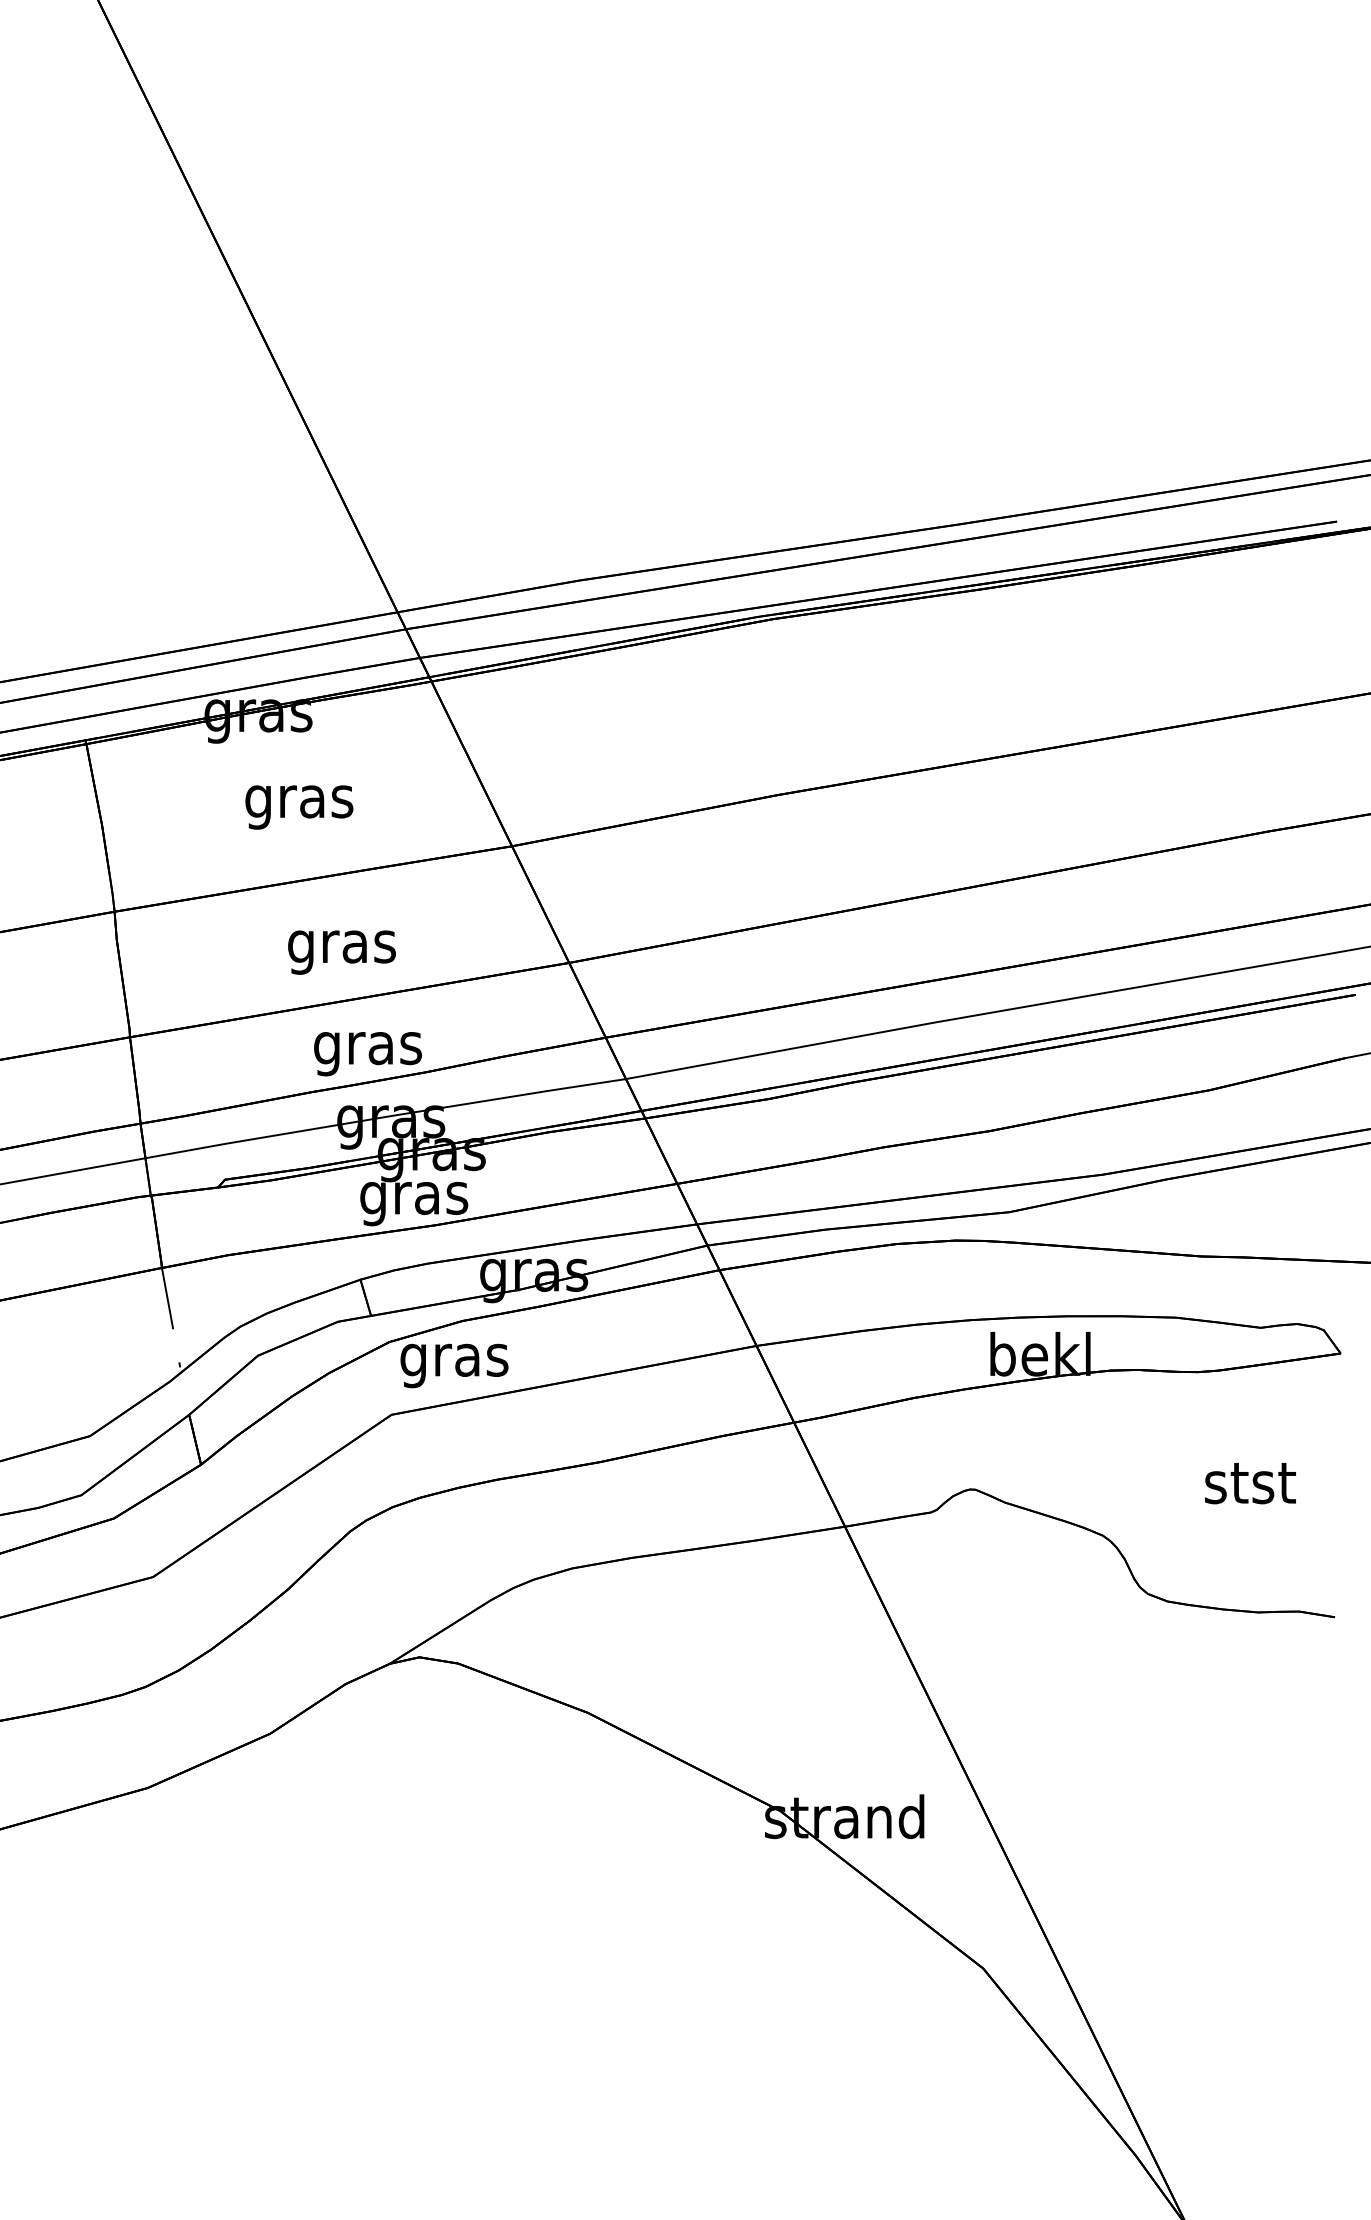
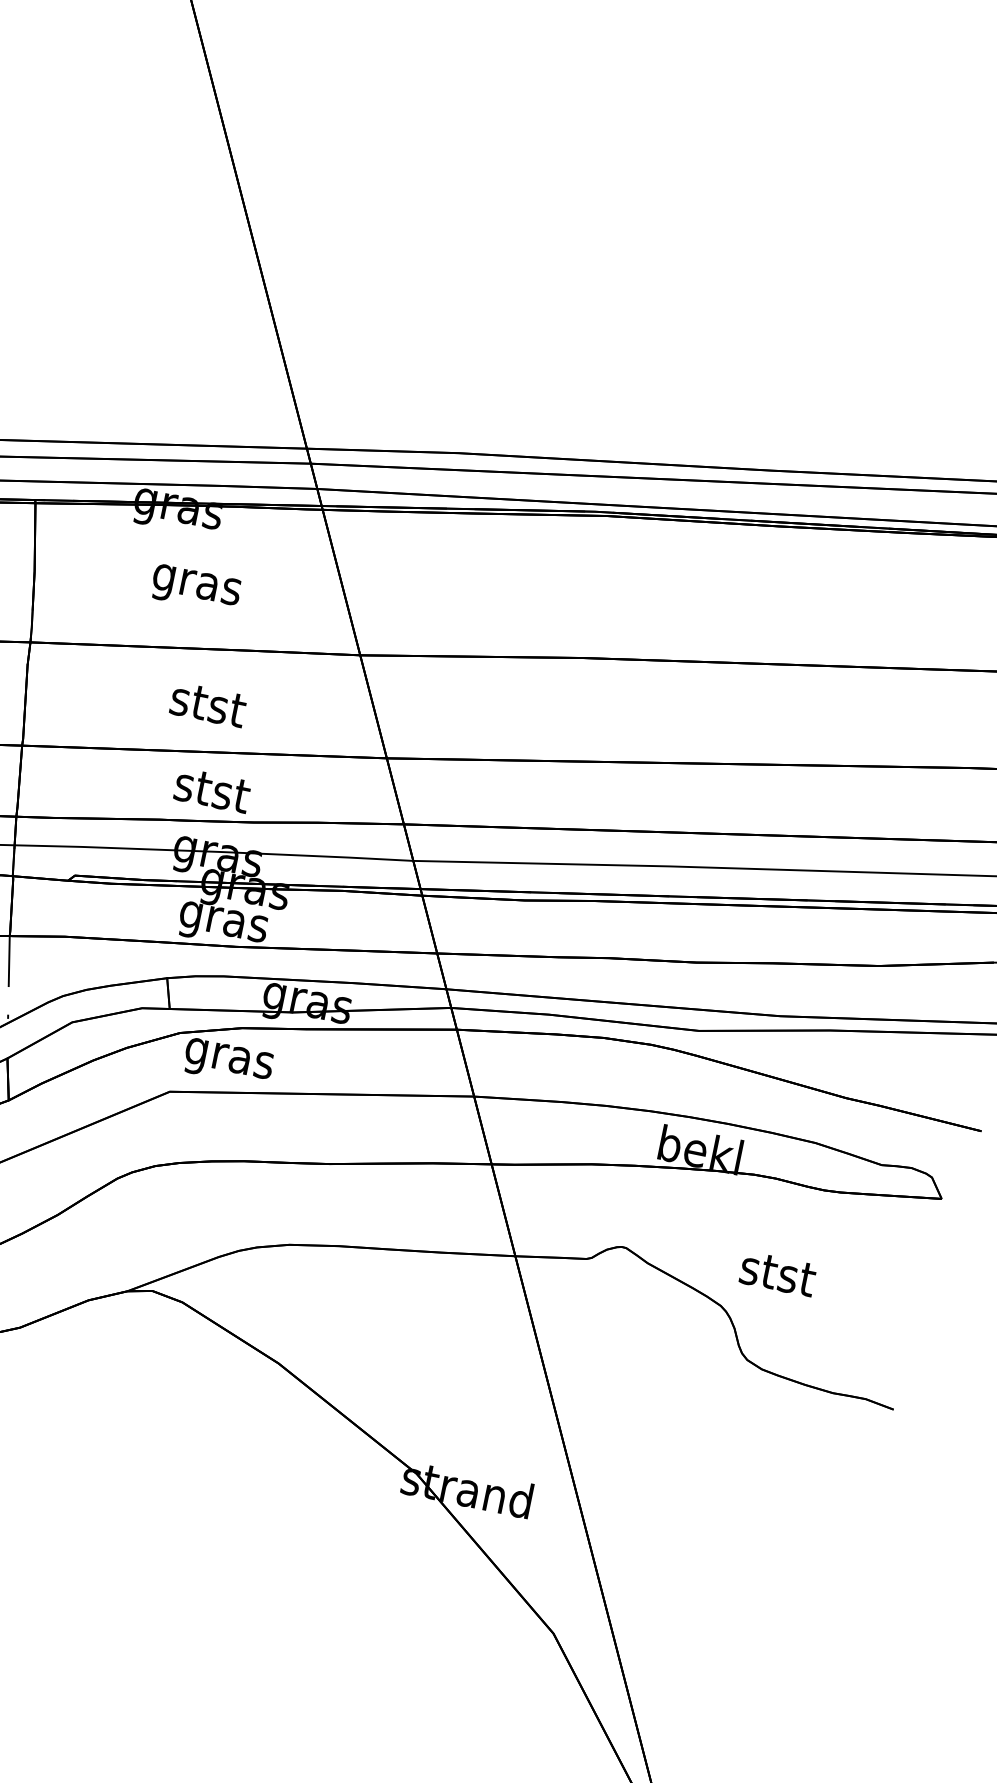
text: (341, 948) -> (206, 709), gras -> stst
text: (367, 1049) -> (210, 794), gras -> stst
text: (1250, 1483) -> (778, 1274), moved

